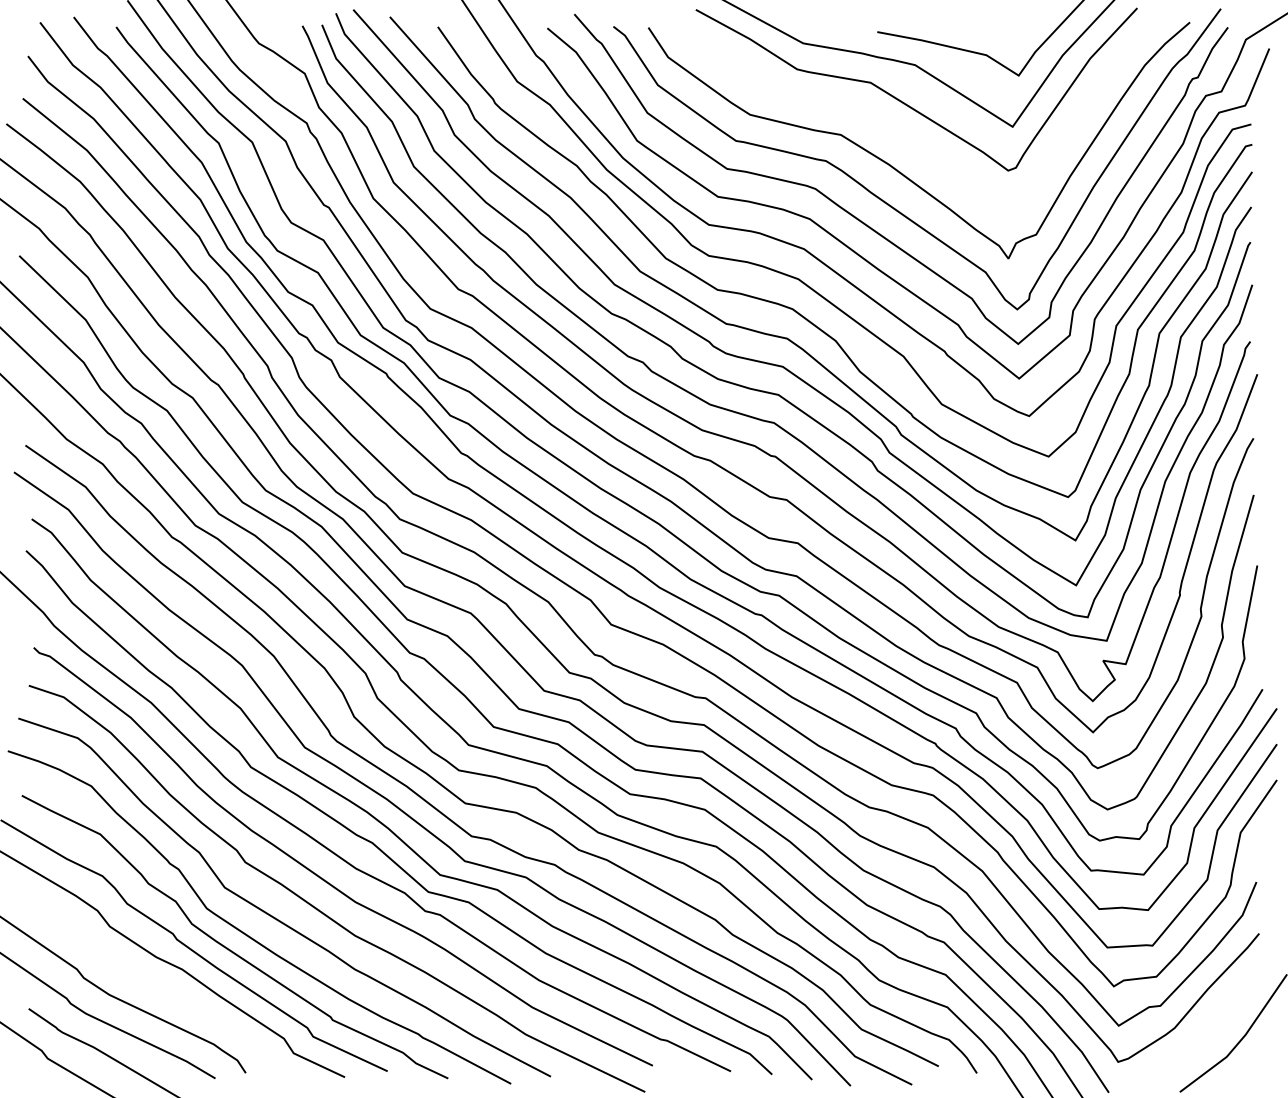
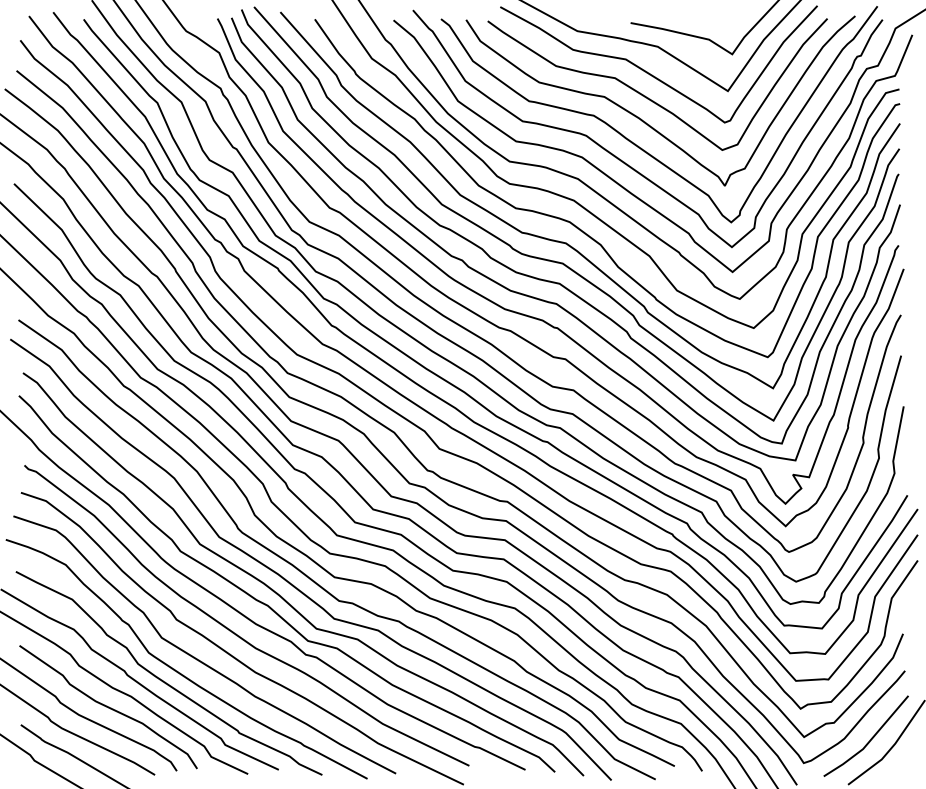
curve: (904, 137) -> (650, 98), added
curve: (150, 984) -> (108, 707), added
line: (1210, 1029) -> (870, 739), added

